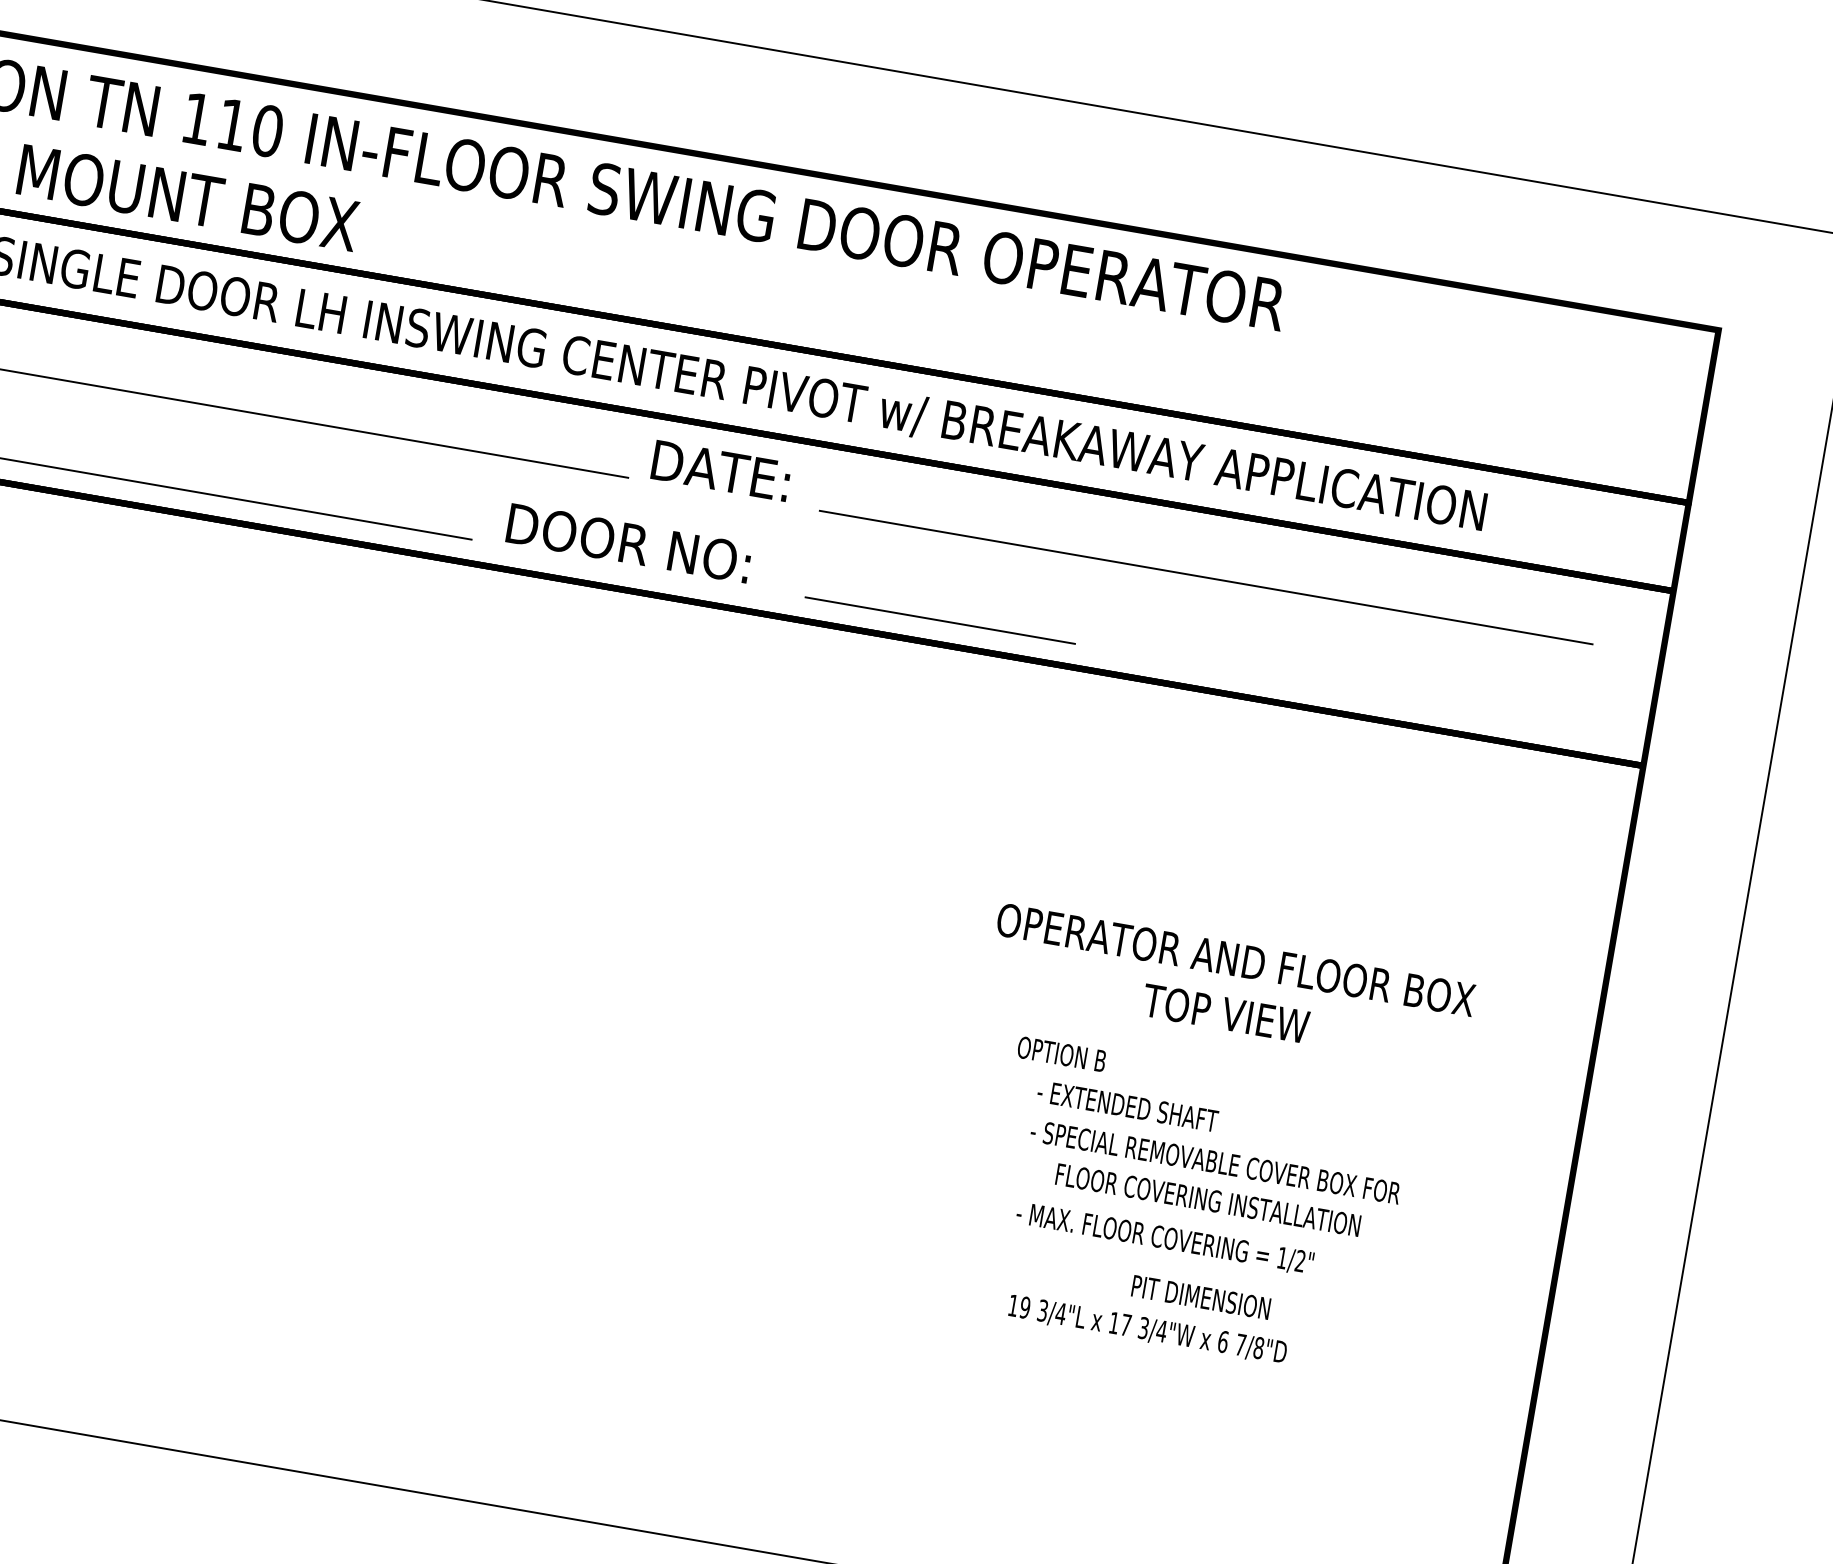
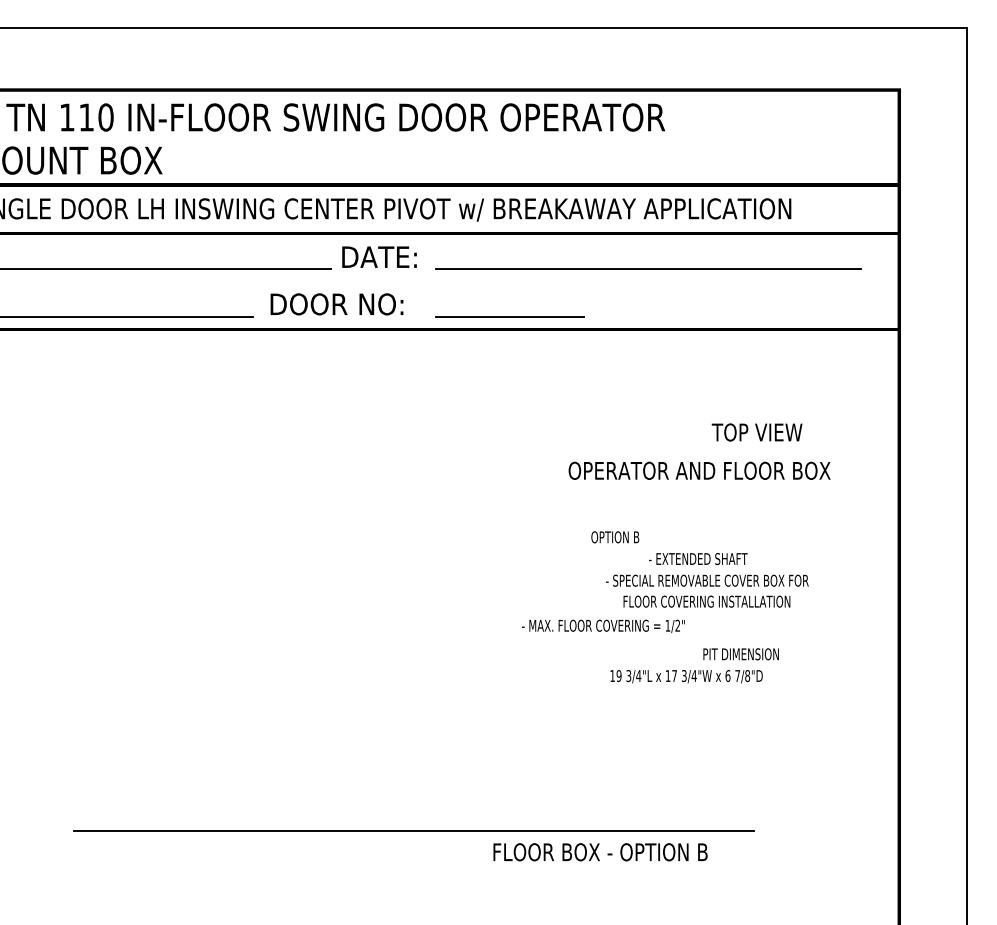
text: (1224, 1013) -> (756, 432), moved
text: (1127, 1107) -> (698, 559), moved
text: (1165, 1239) -> (603, 626), moved
text: (1199, 1297) -> (740, 654), moved

